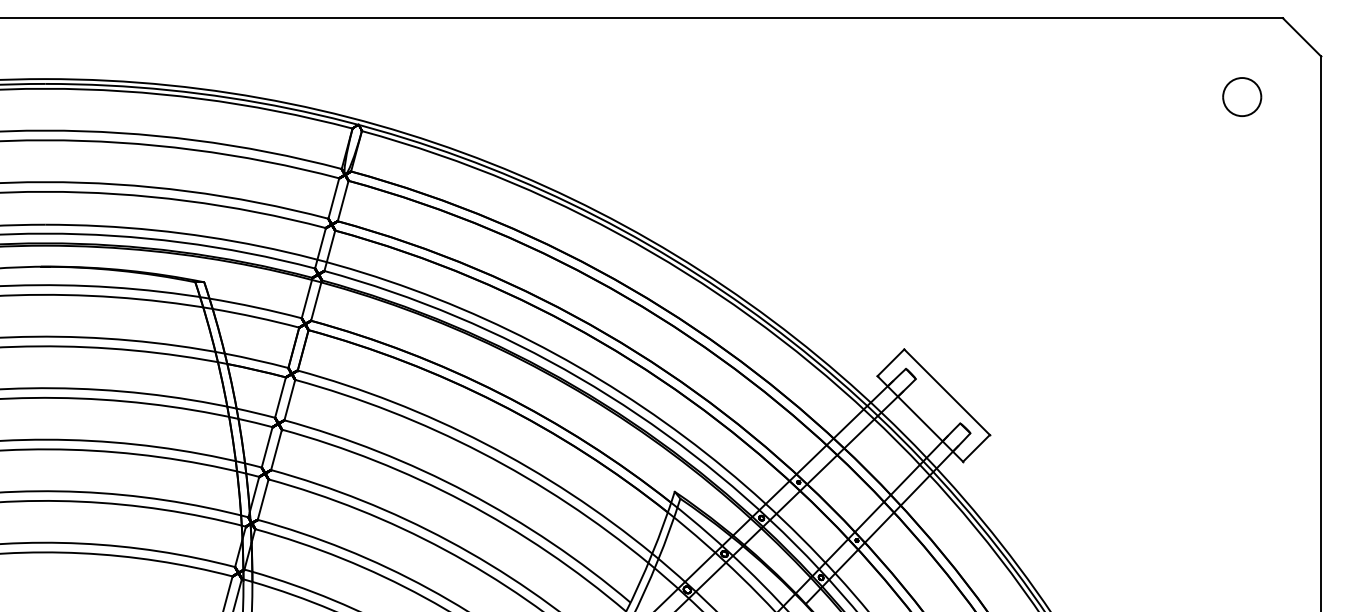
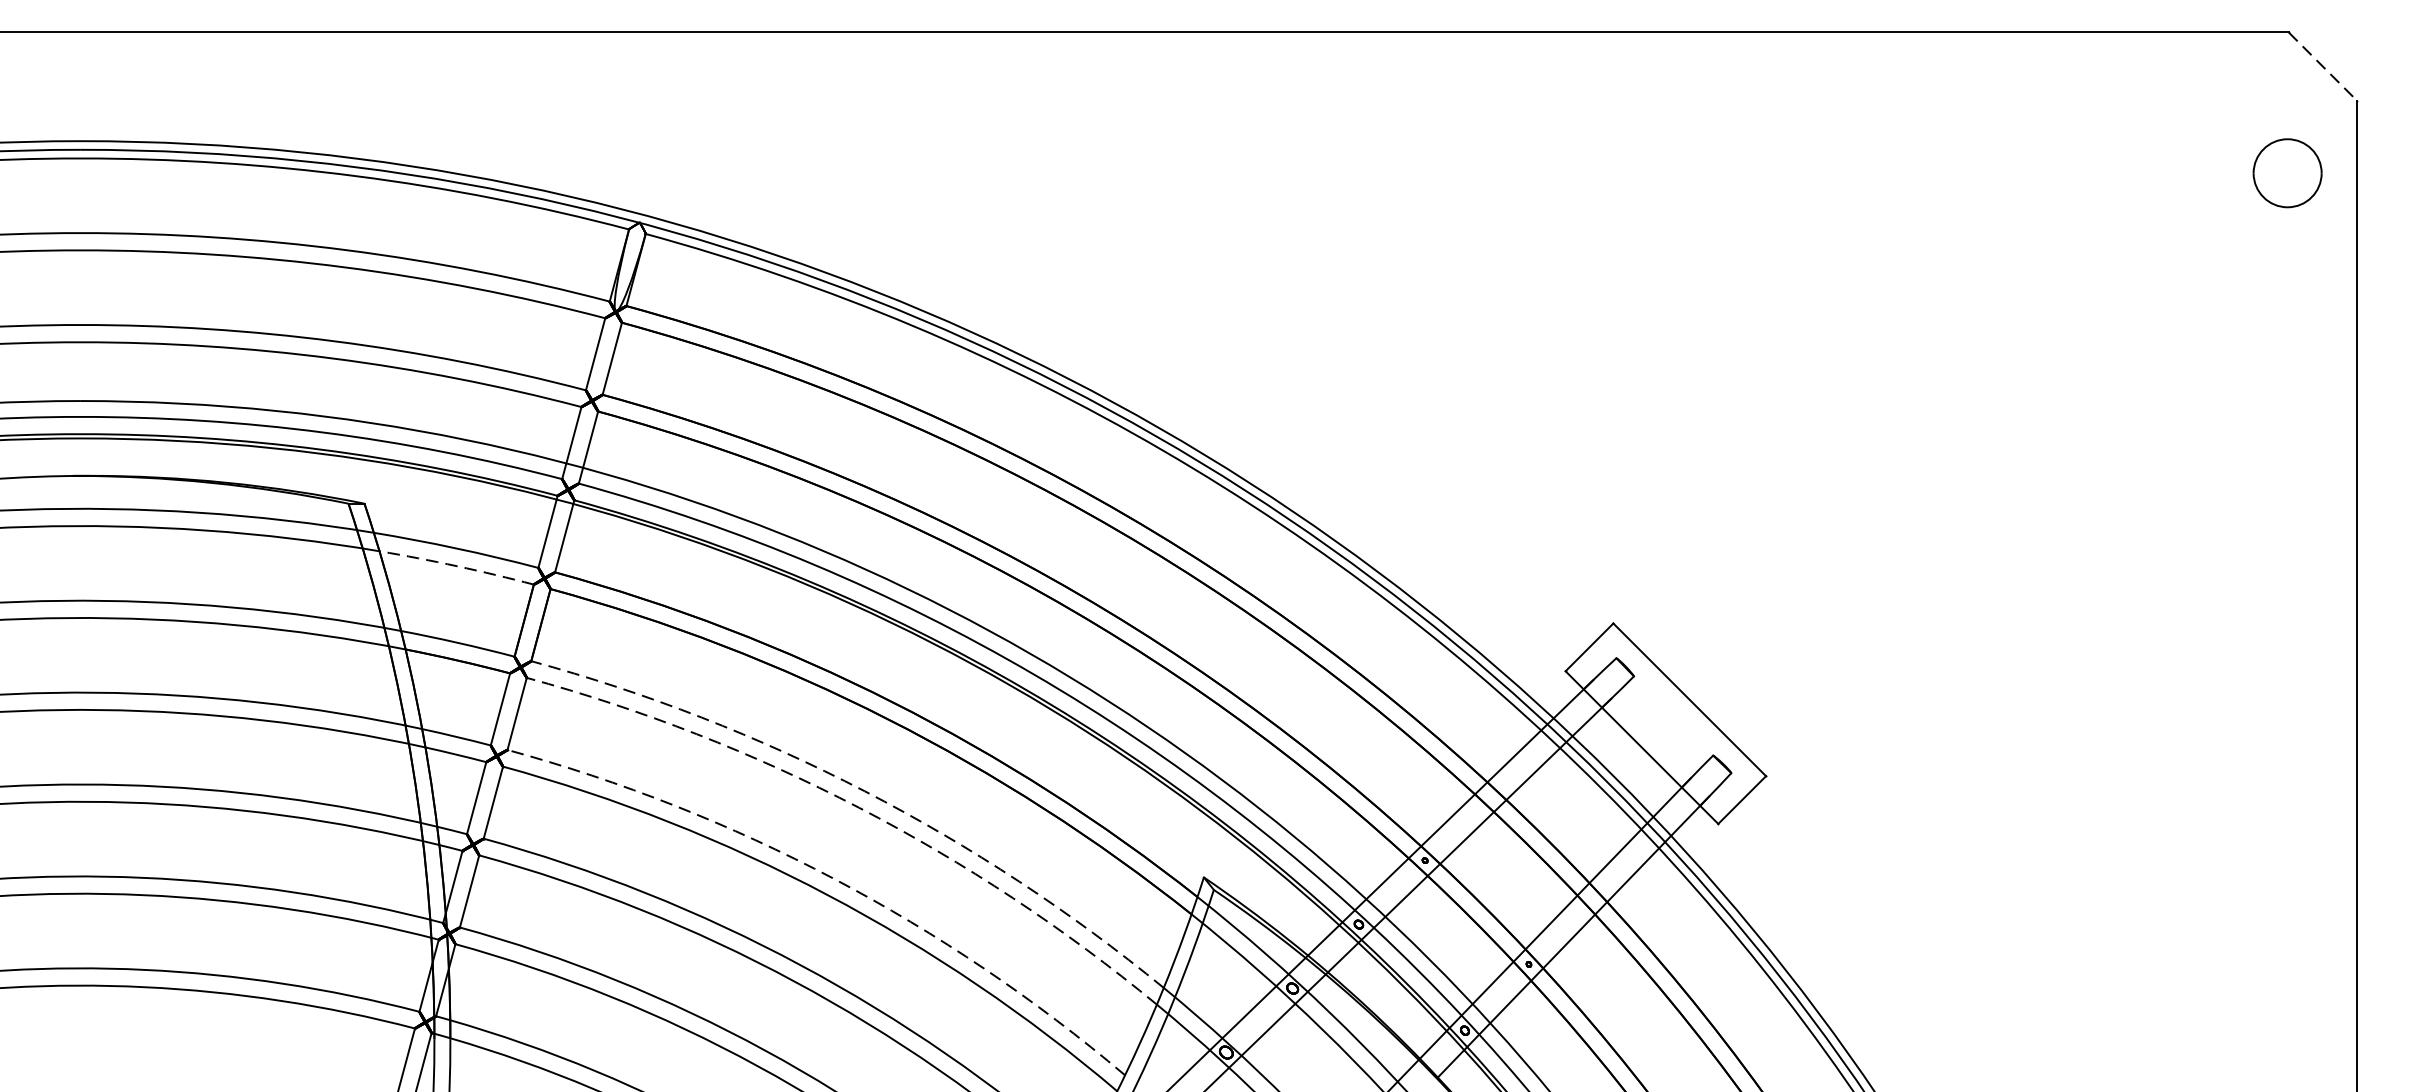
line: (1302, 37) -> (2323, 66), solid -> dashed
part: (1242, 96) -> (2288, 172), moved
arc: (256, 317) -> (457, 566), solid -> dashed
arc: (484, 443) -> (864, 791), solid -> dashed
arc: (481, 452) -> (859, 807), solid -> dashed
arc: (467, 492) -> (834, 878), solid -> dashed

